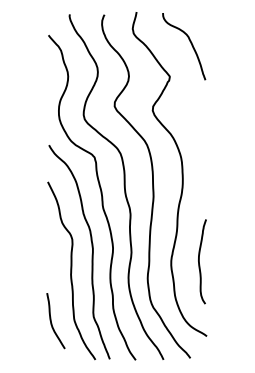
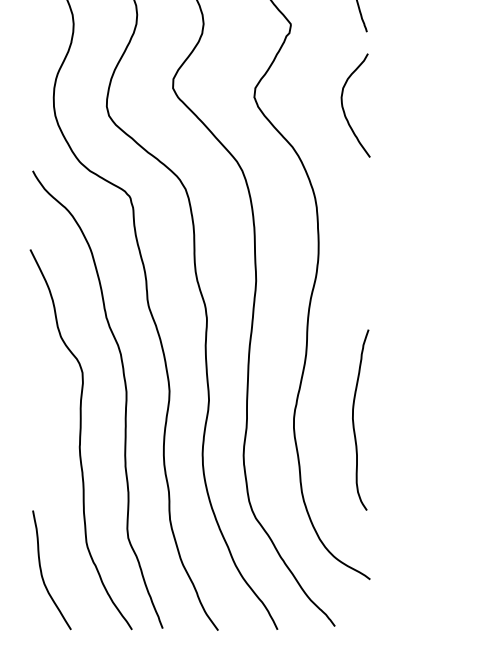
curve: (195, 116) -> (345, 109), added
curve: (52, 323) -> (44, 575), moved

